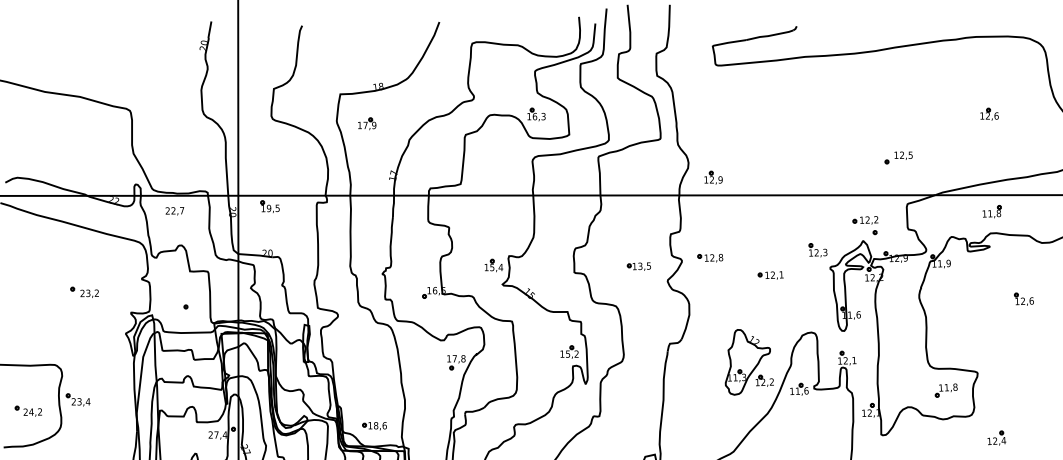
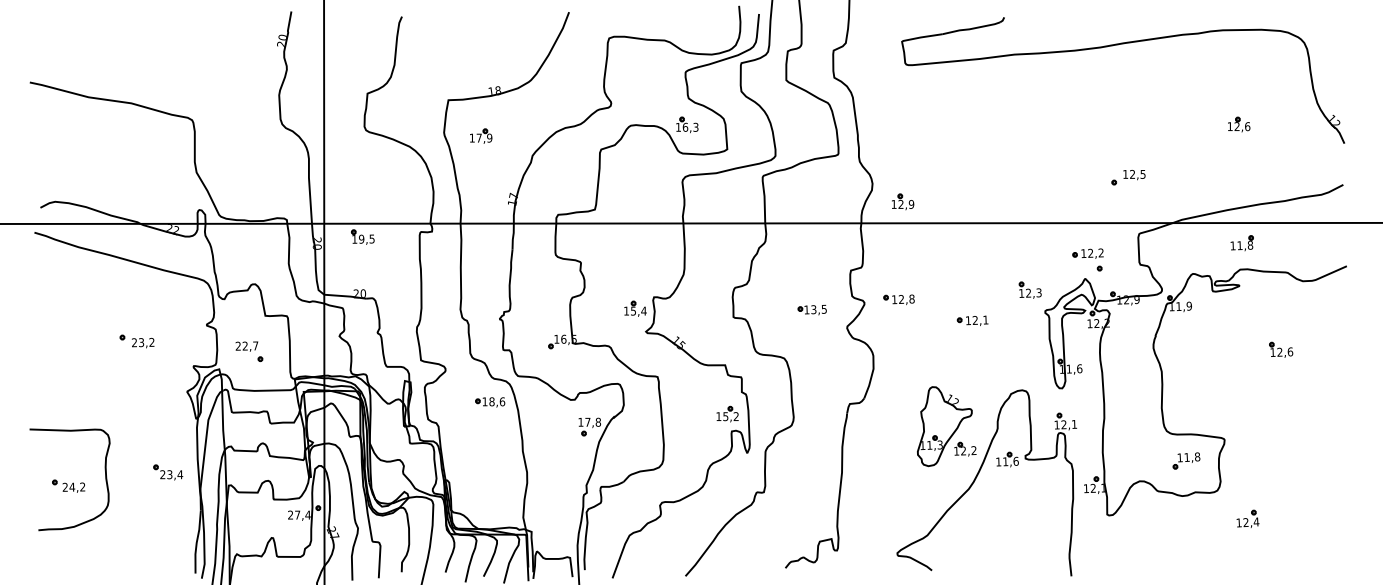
text: (174, 211) -> (246, 346), moved
part: (78, 400) -> (168, 472), moved
part: (374, 426) -> (490, 402), moved

